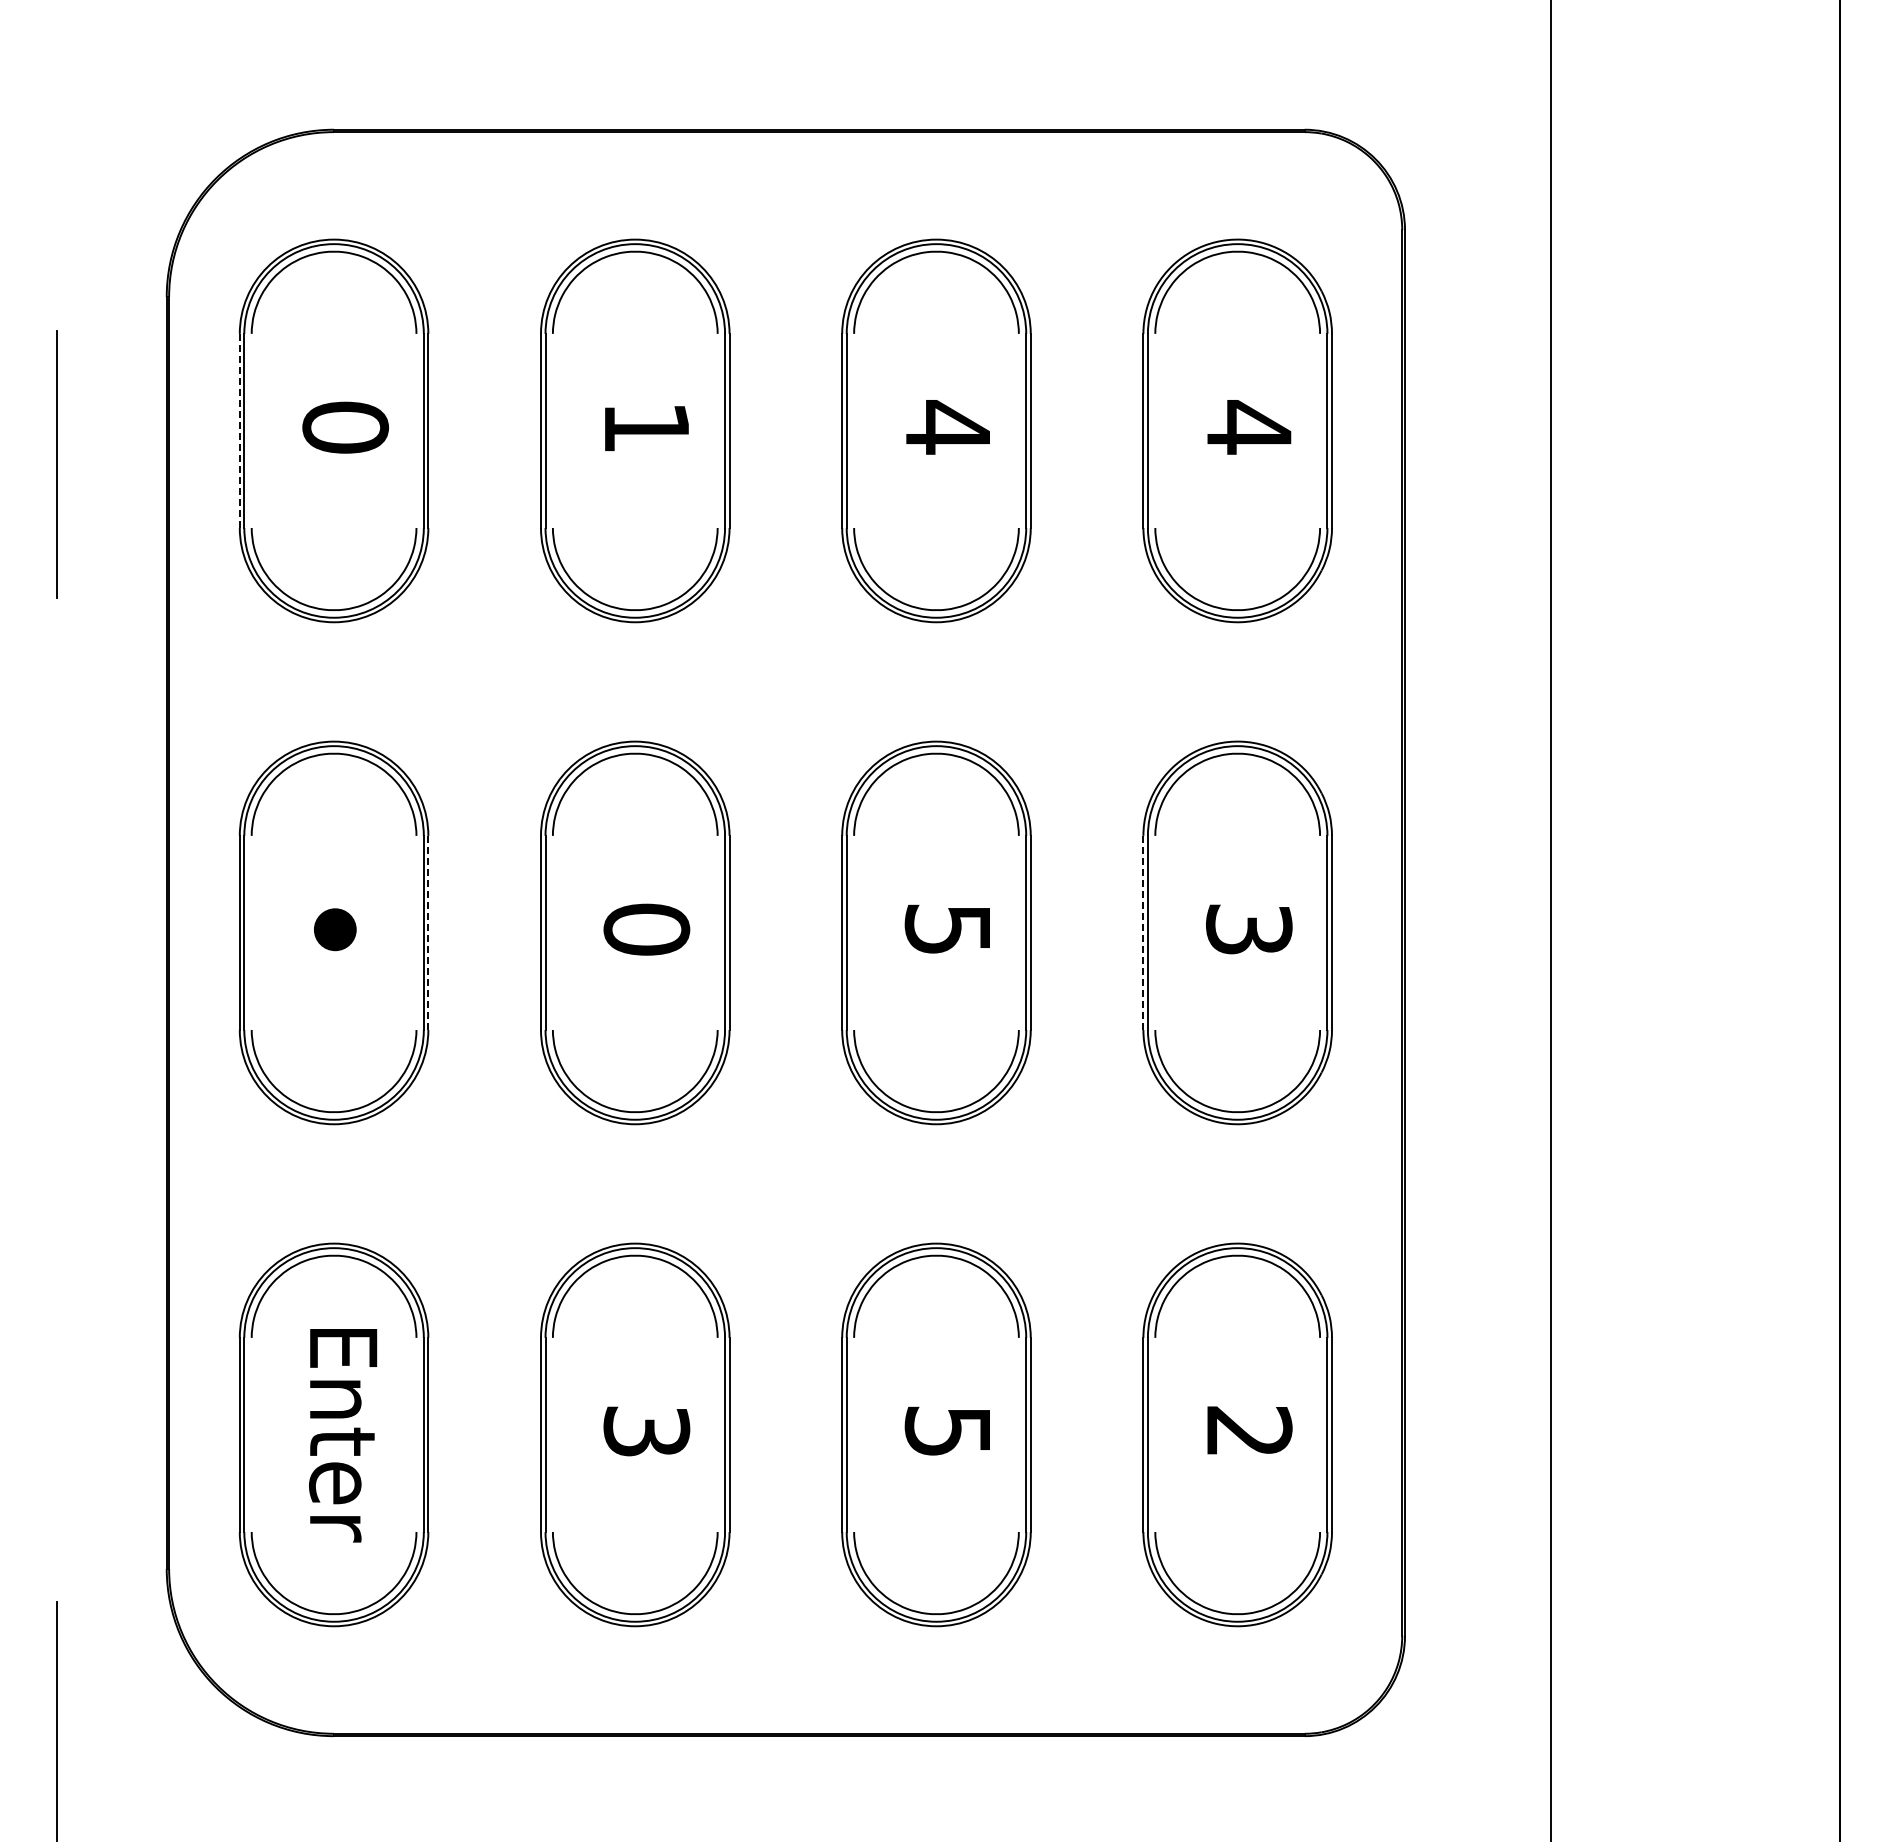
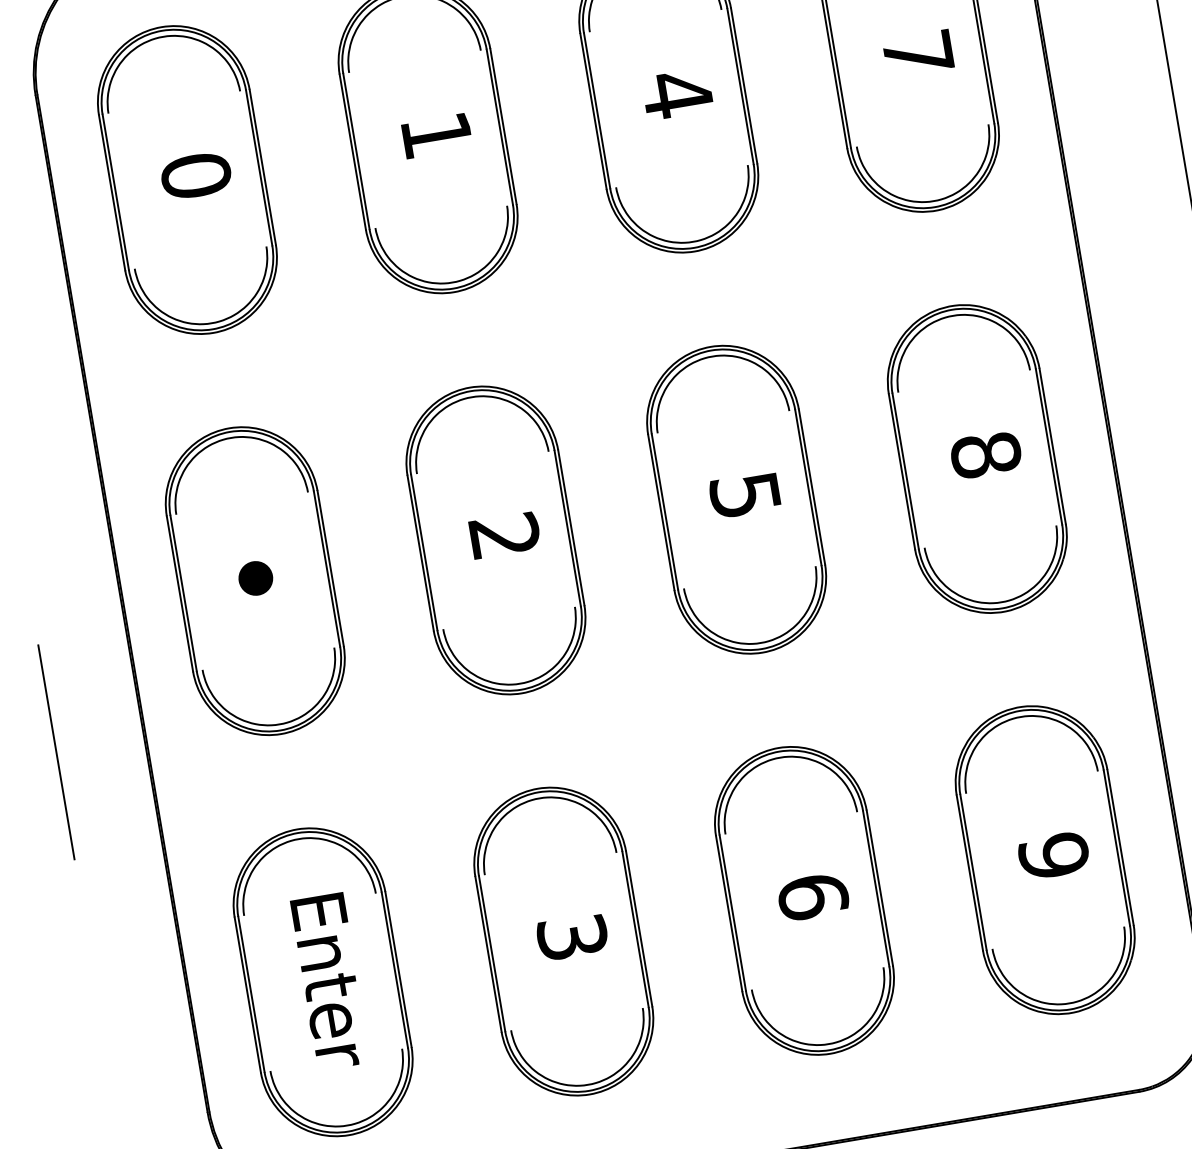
text: (1249, 427) -> (918, 53), 4 -> 7
line: (239, 431) -> (111, 193), dashed -> solid
text: (646, 929) -> (504, 536), 0 -> 2
text: (1249, 929) -> (986, 454), 3 -> 8
line: (428, 932) -> (330, 568), dashed -> solid
line: (1143, 933) -> (902, 472), dashed -> solid
line: (56, 1100) -> (56, 752), added
text: (1249, 1431) -> (1054, 855), 2 -> 9
text: (947, 1432) -> (812, 897), 5 -> 6

